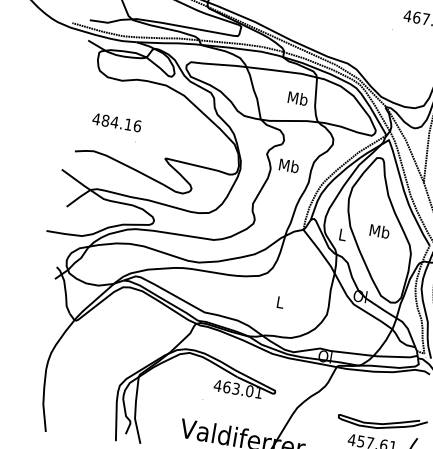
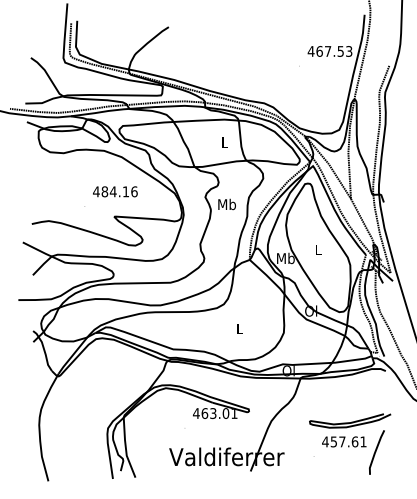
text: (297, 98) -> (224, 142), Mb -> L
text: (117, 122) -> (115, 191), moved
text: (379, 231) -> (318, 249), Mb -> L
text: (342, 234) -> (285, 258), L -> Mb

